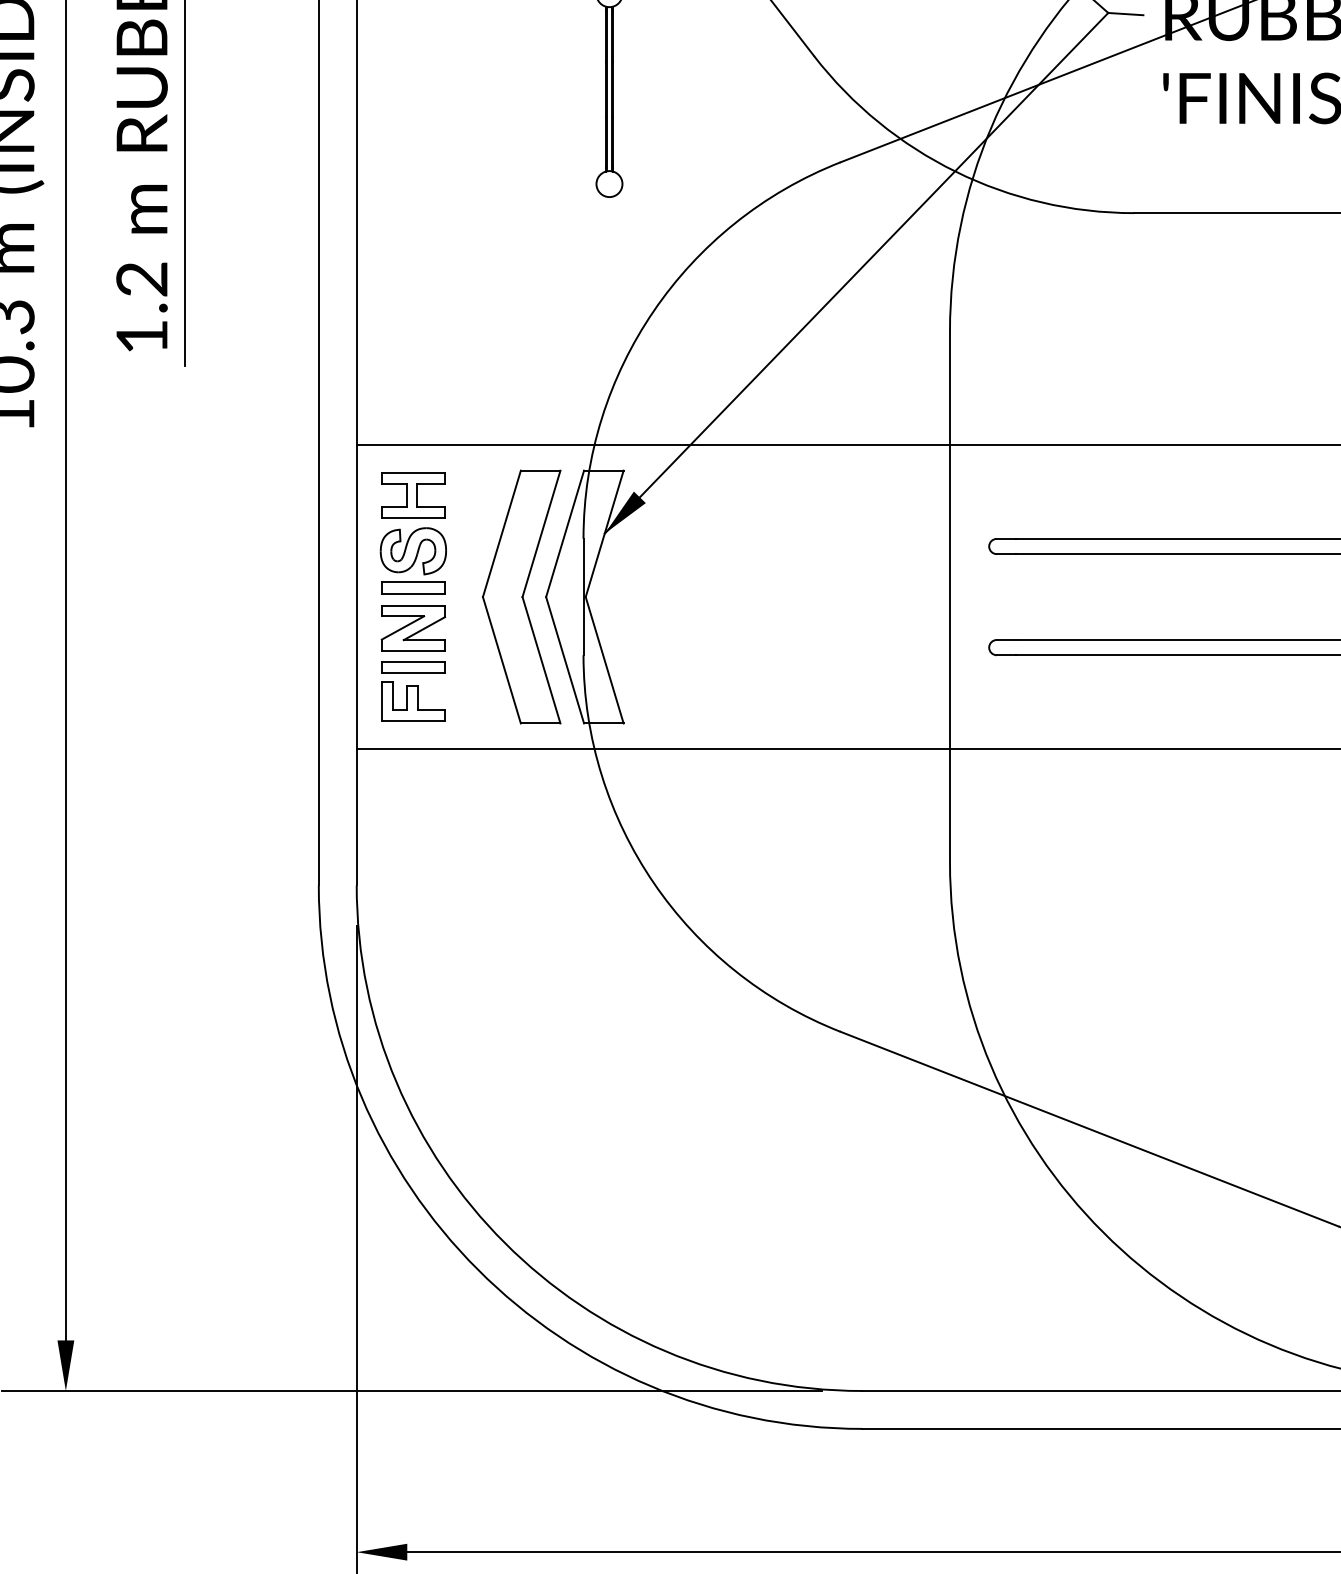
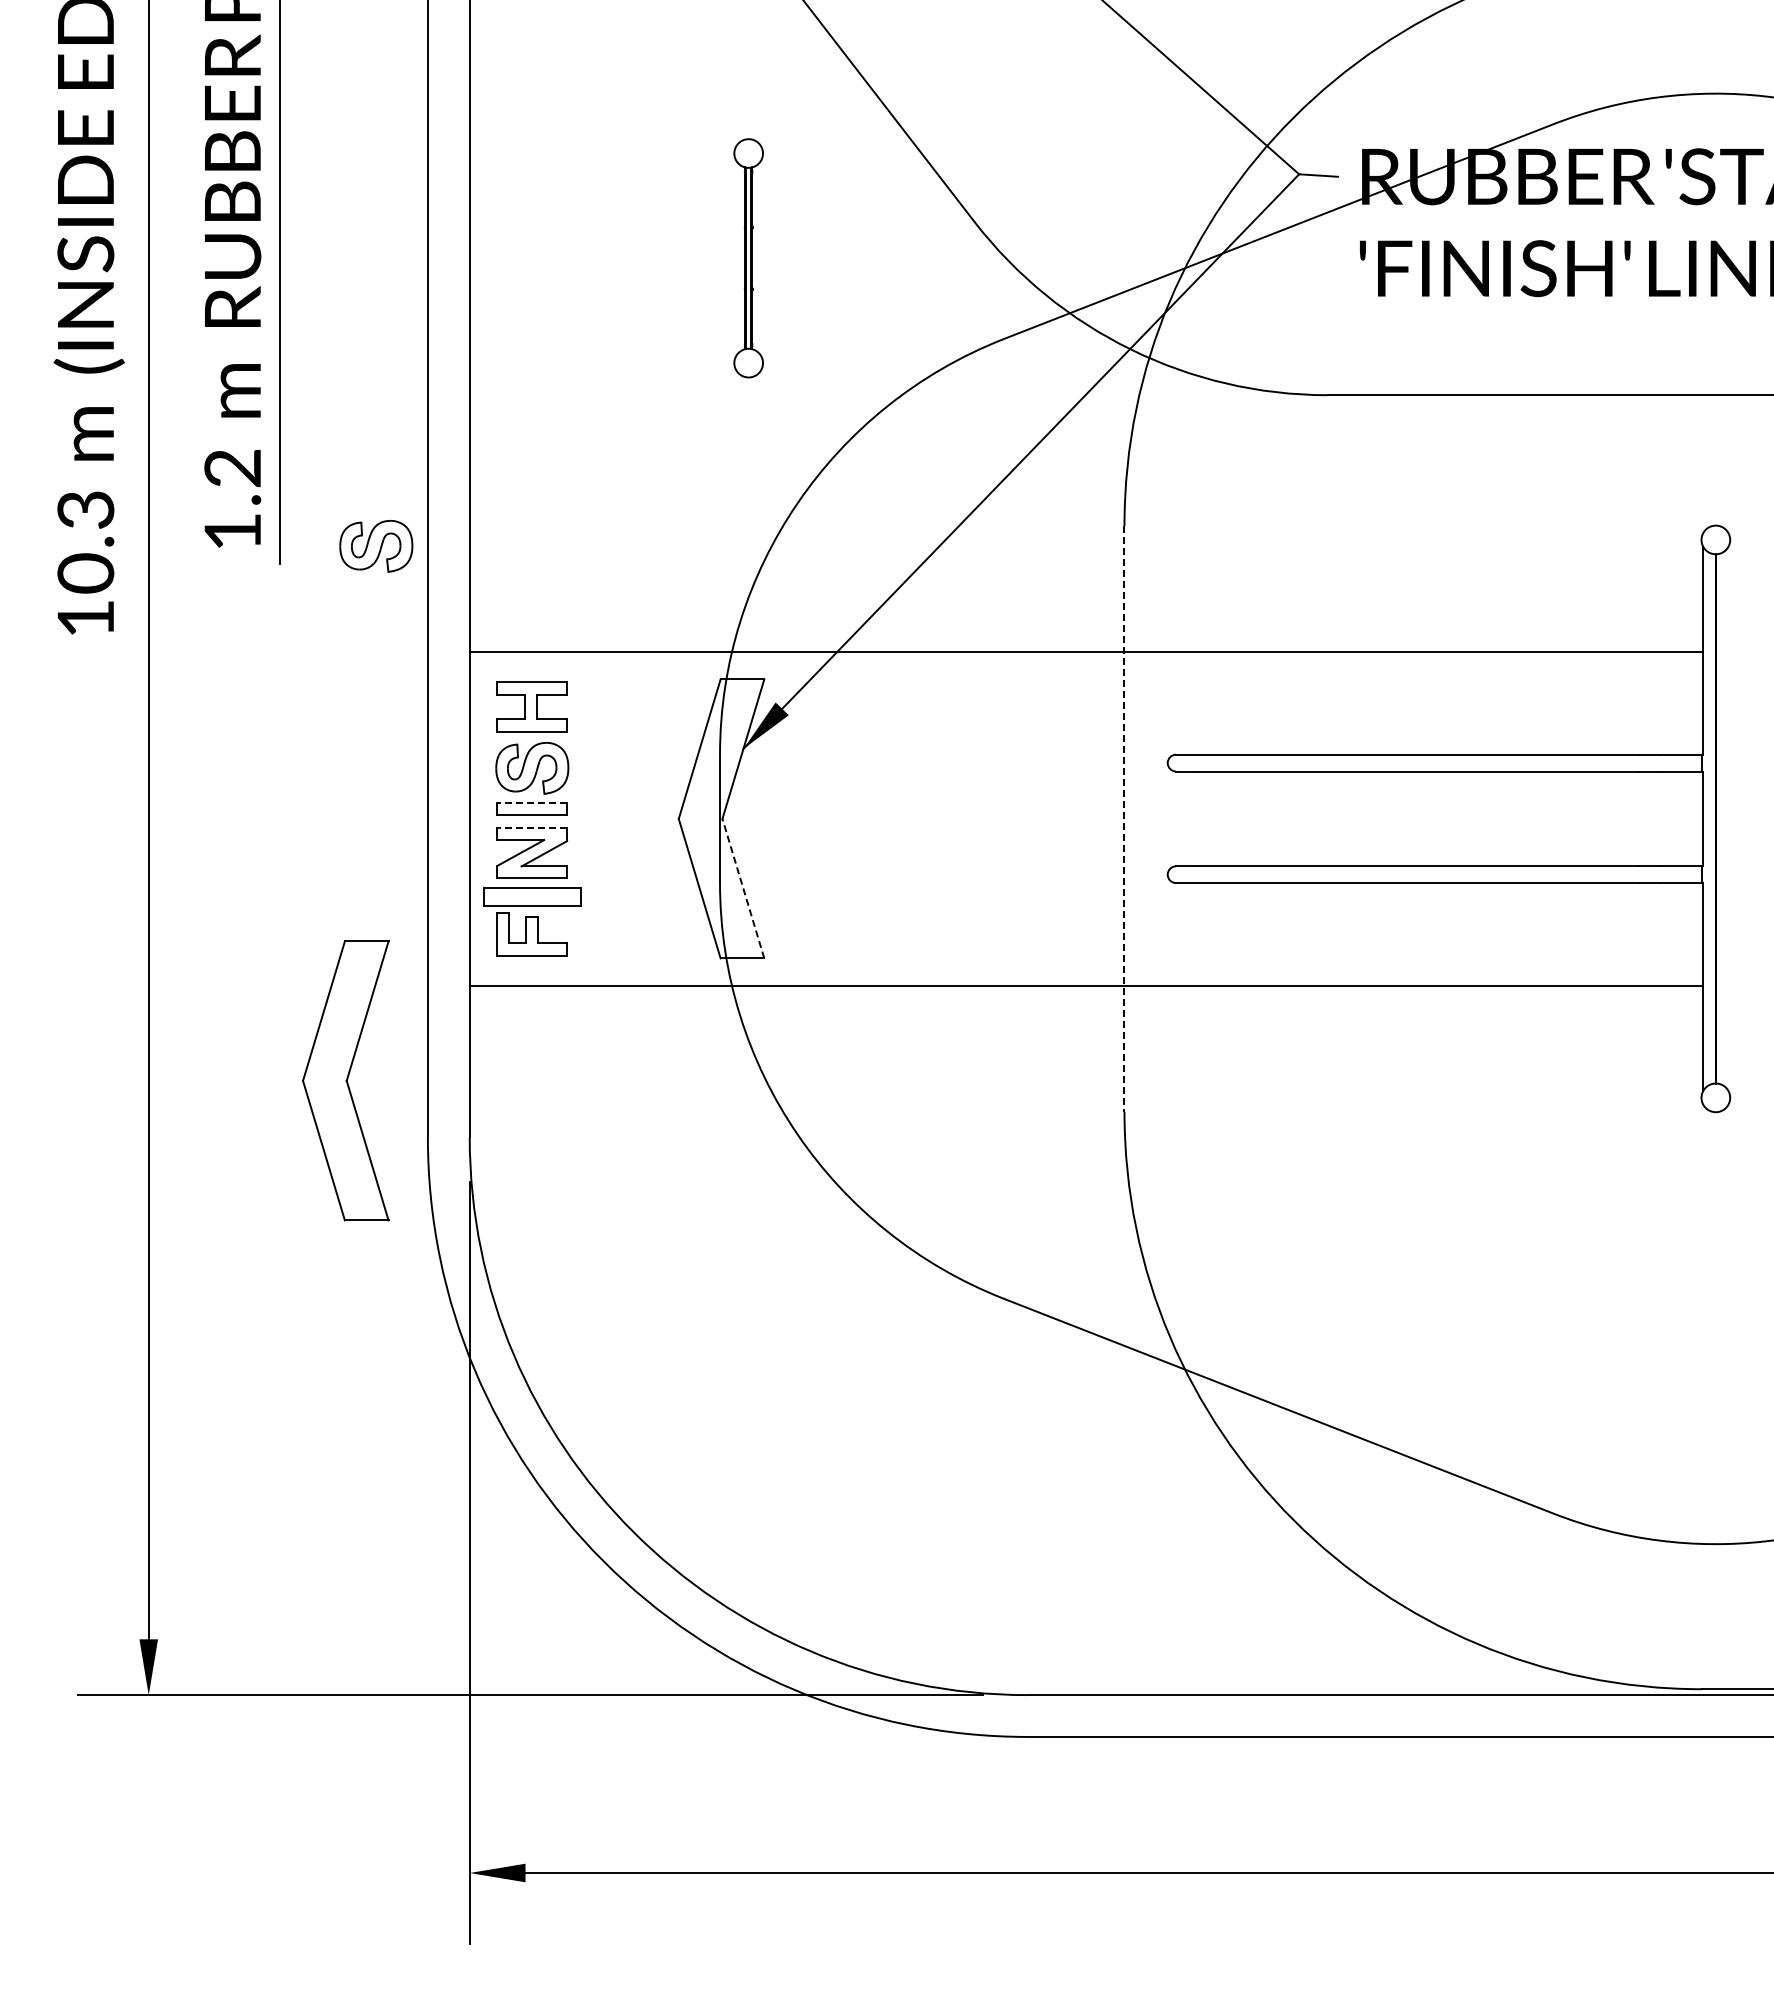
part: (272, 350) -> (376, 546), added
line: (413, 582) -> (532, 802), solid -> dashed
part: (521, 596) -> (345, 1080), moved
line: (950, 596) -> (1124, 818), solid -> dashed
line: (413, 605) -> (532, 828), solid -> dashed
line: (604, 660) -> (743, 888), solid -> dashed
part: (412, 667) -> (531, 896), size x1.4

